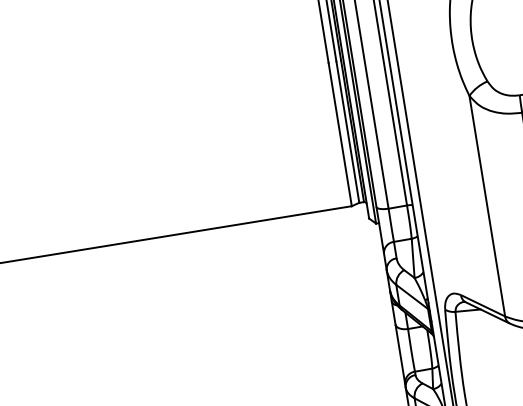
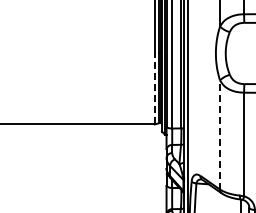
line: (339, 133) -> (154, 88), solid -> dashed
line: (488, 206) -> (220, 135), solid -> dashed

